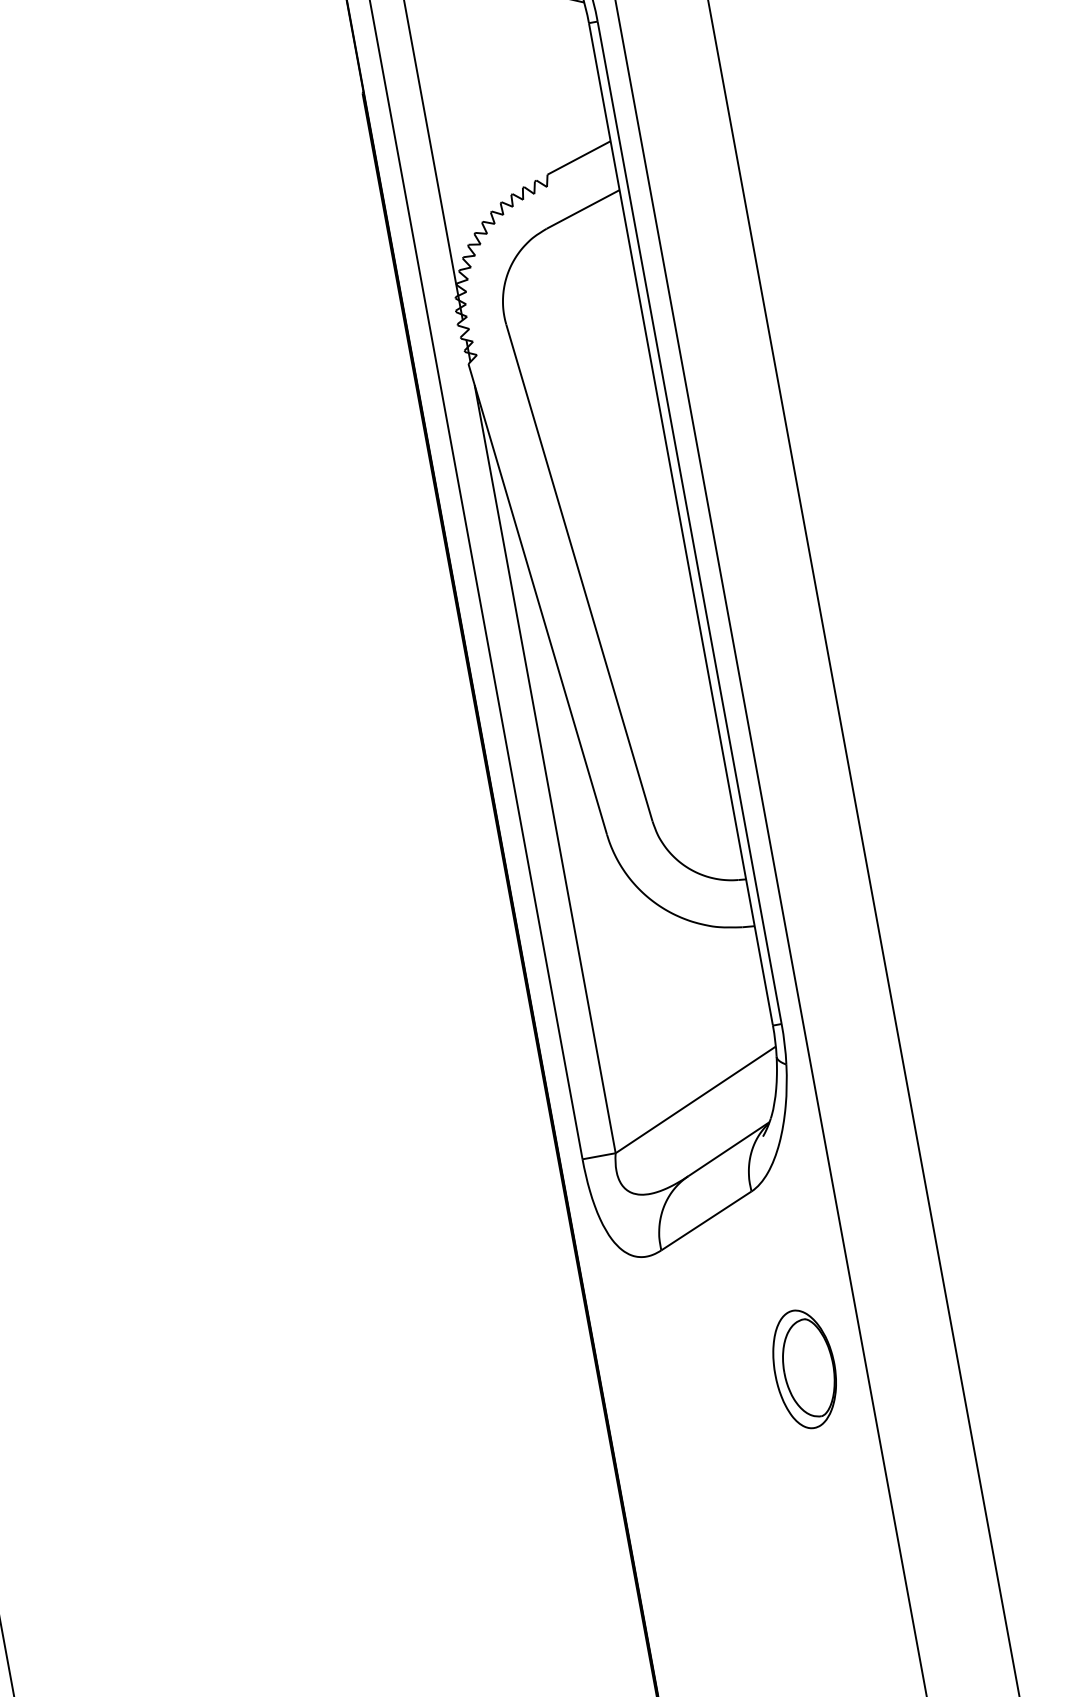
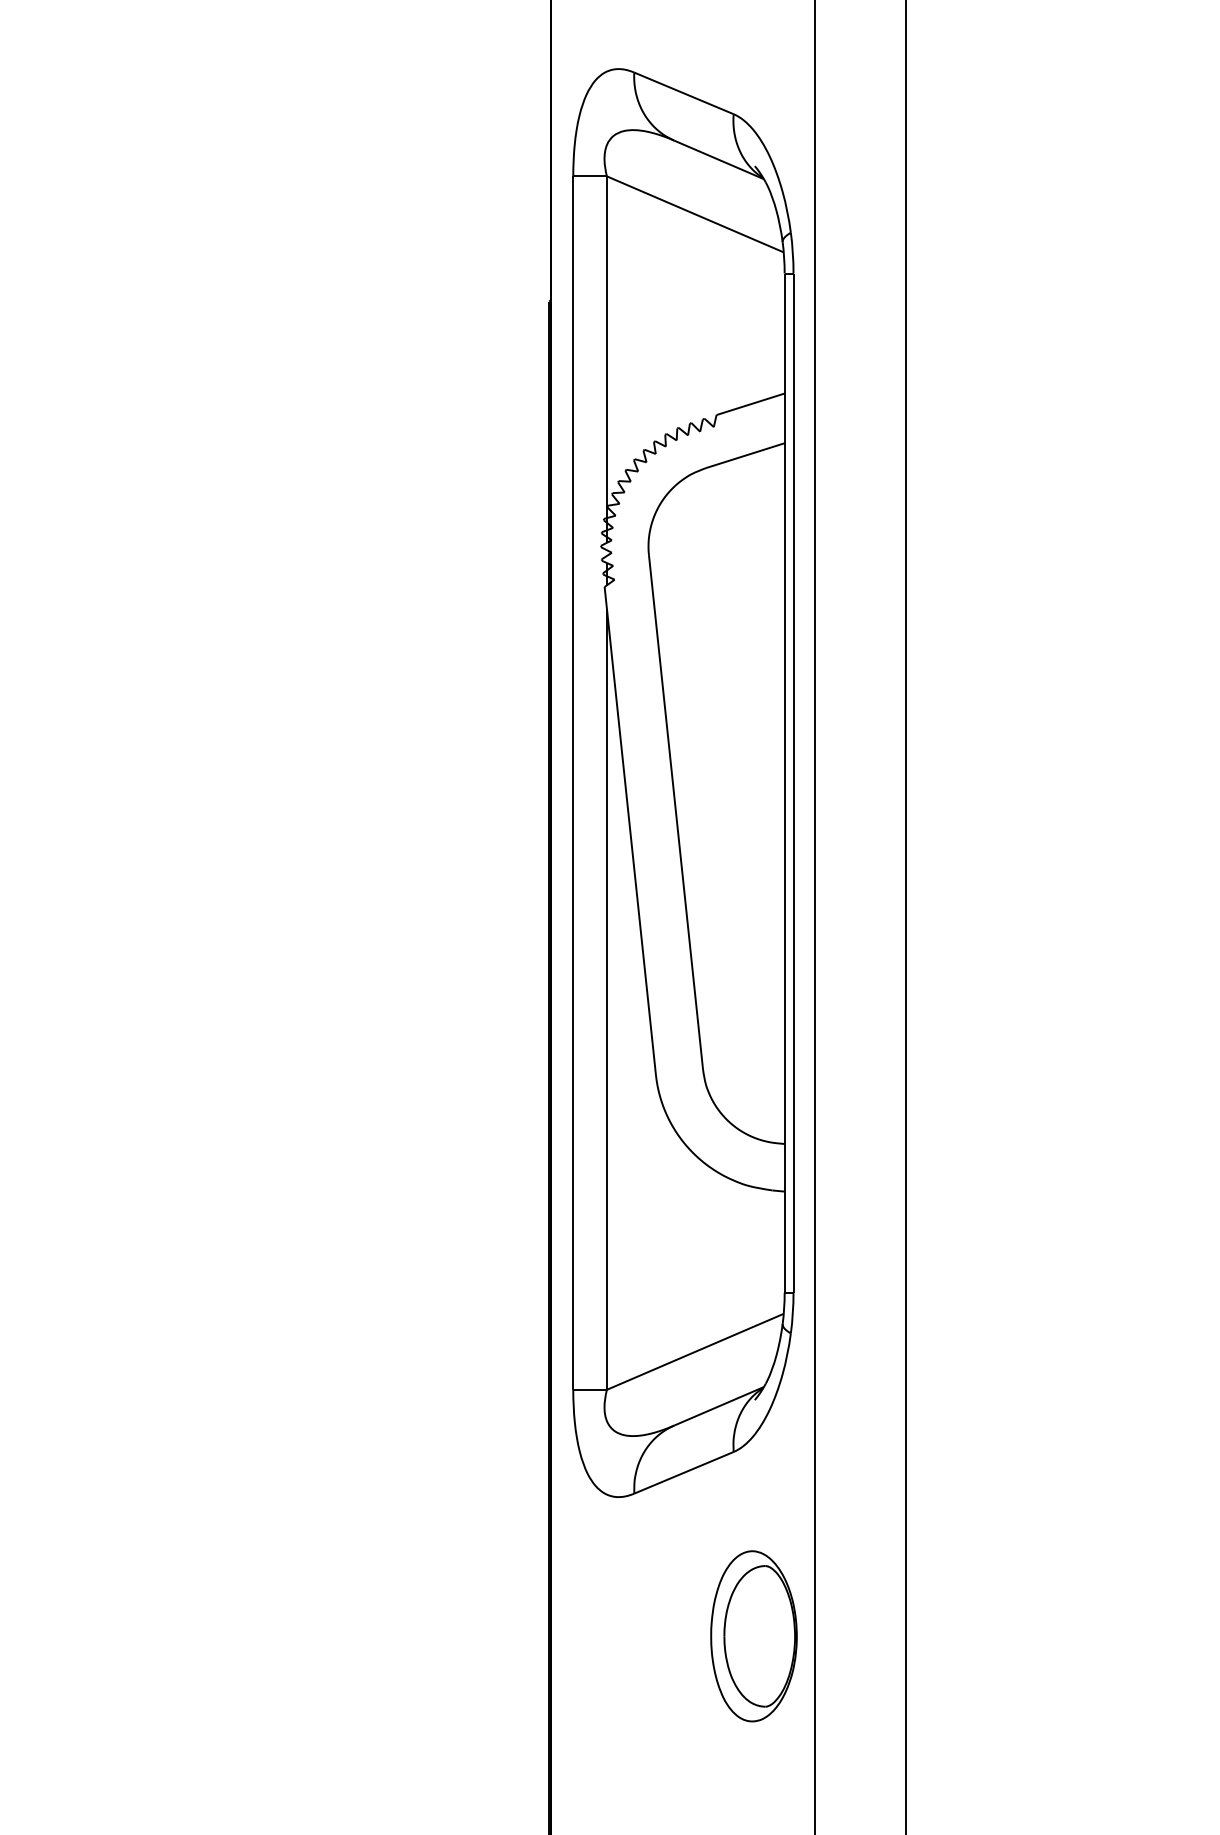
part: (804, 1369) -> (753, 1636), size x1.43

